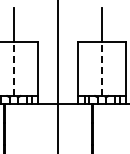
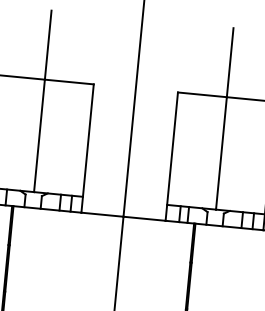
line: (13, 68) -> (38, 135), dashed -> solid
line: (101, 68) -> (220, 152), dashed -> solid

